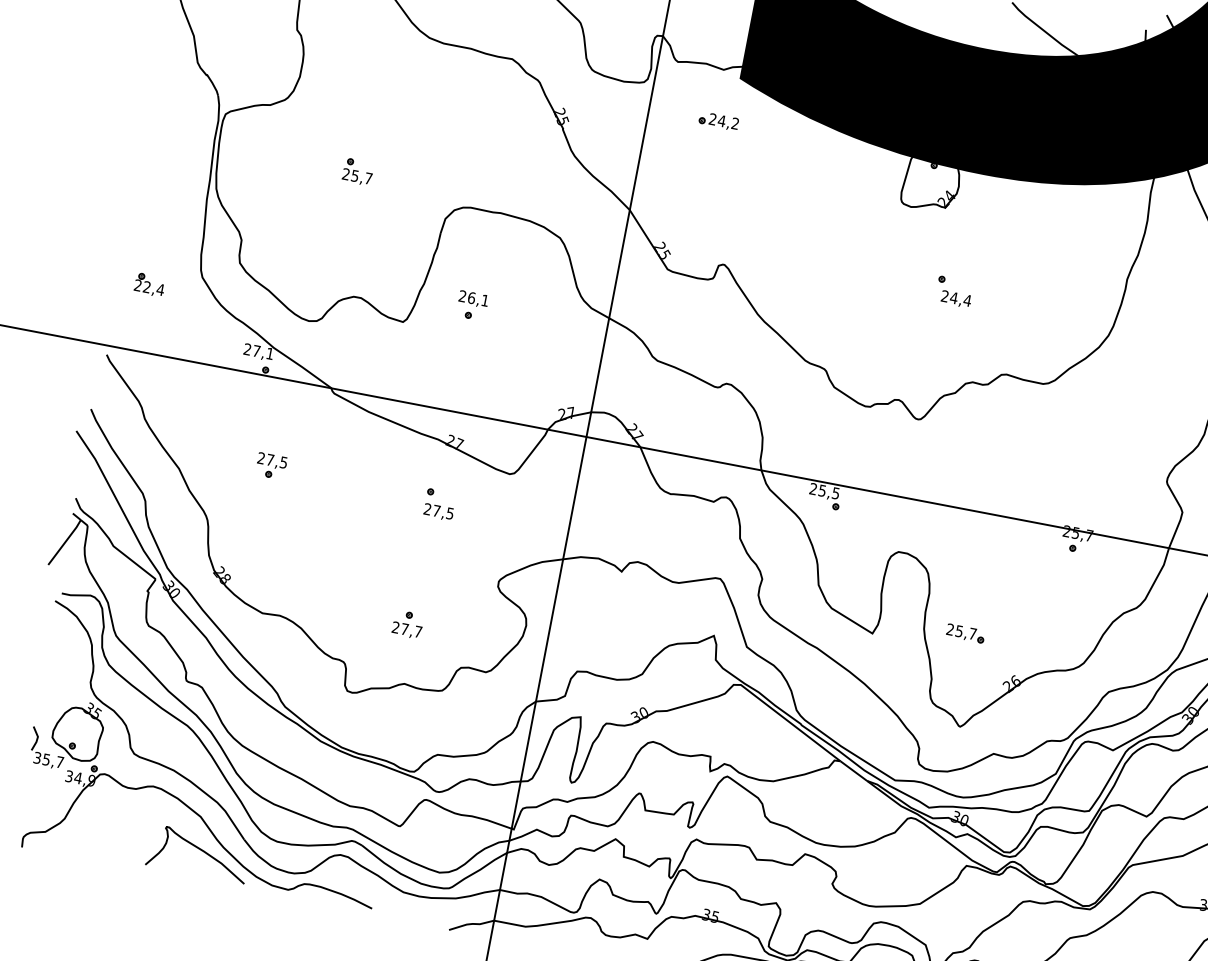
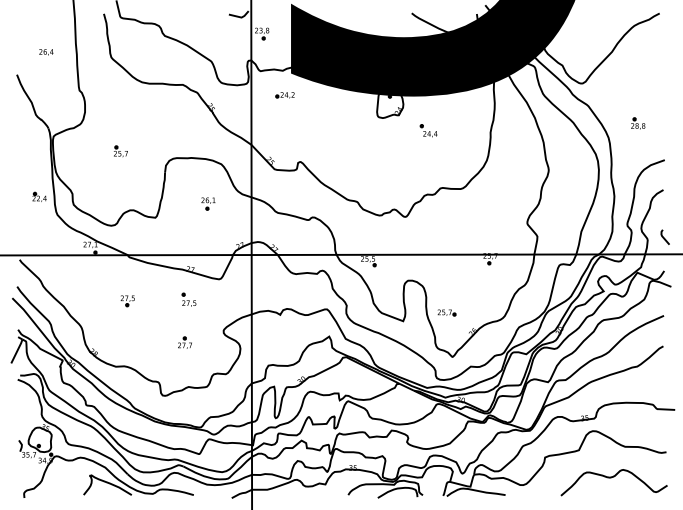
part: (149, 283) -> (39, 196), moved
part: (953, 290) -> (428, 130), moved
part: (472, 305) -> (208, 203), moved
part: (270, 466) -> (127, 301), moved
part: (407, 623) -> (184, 342), moved

